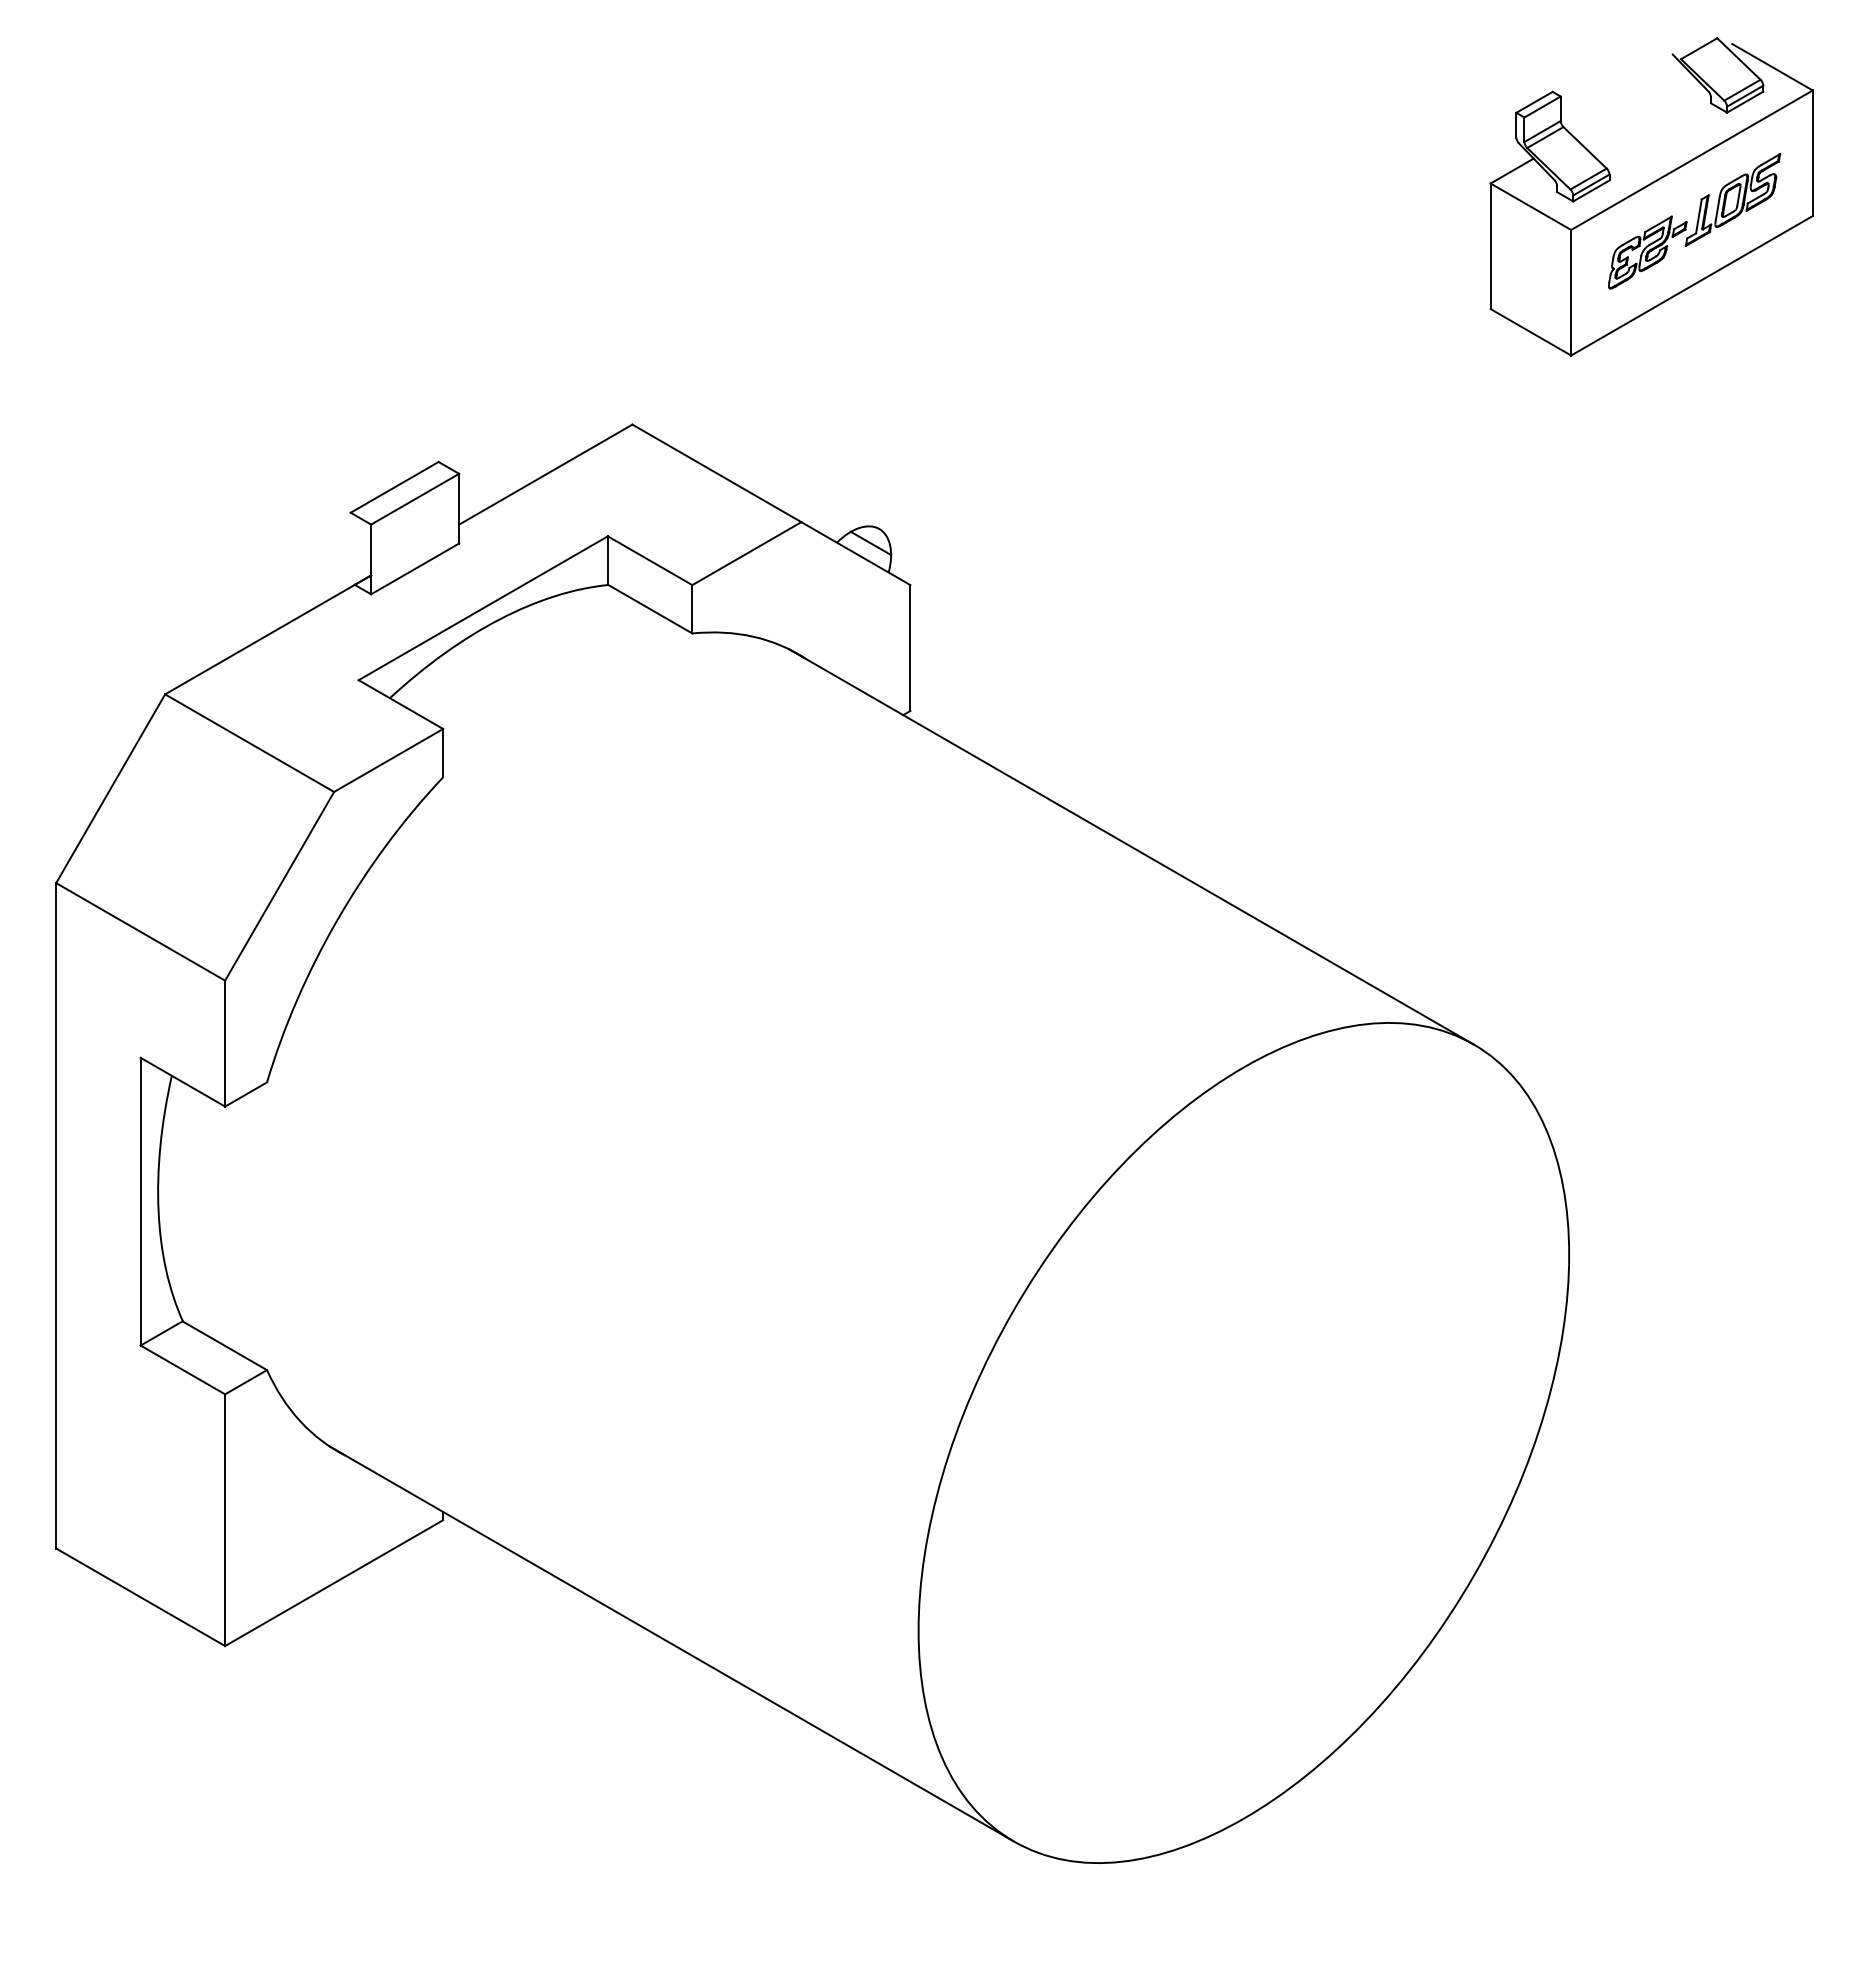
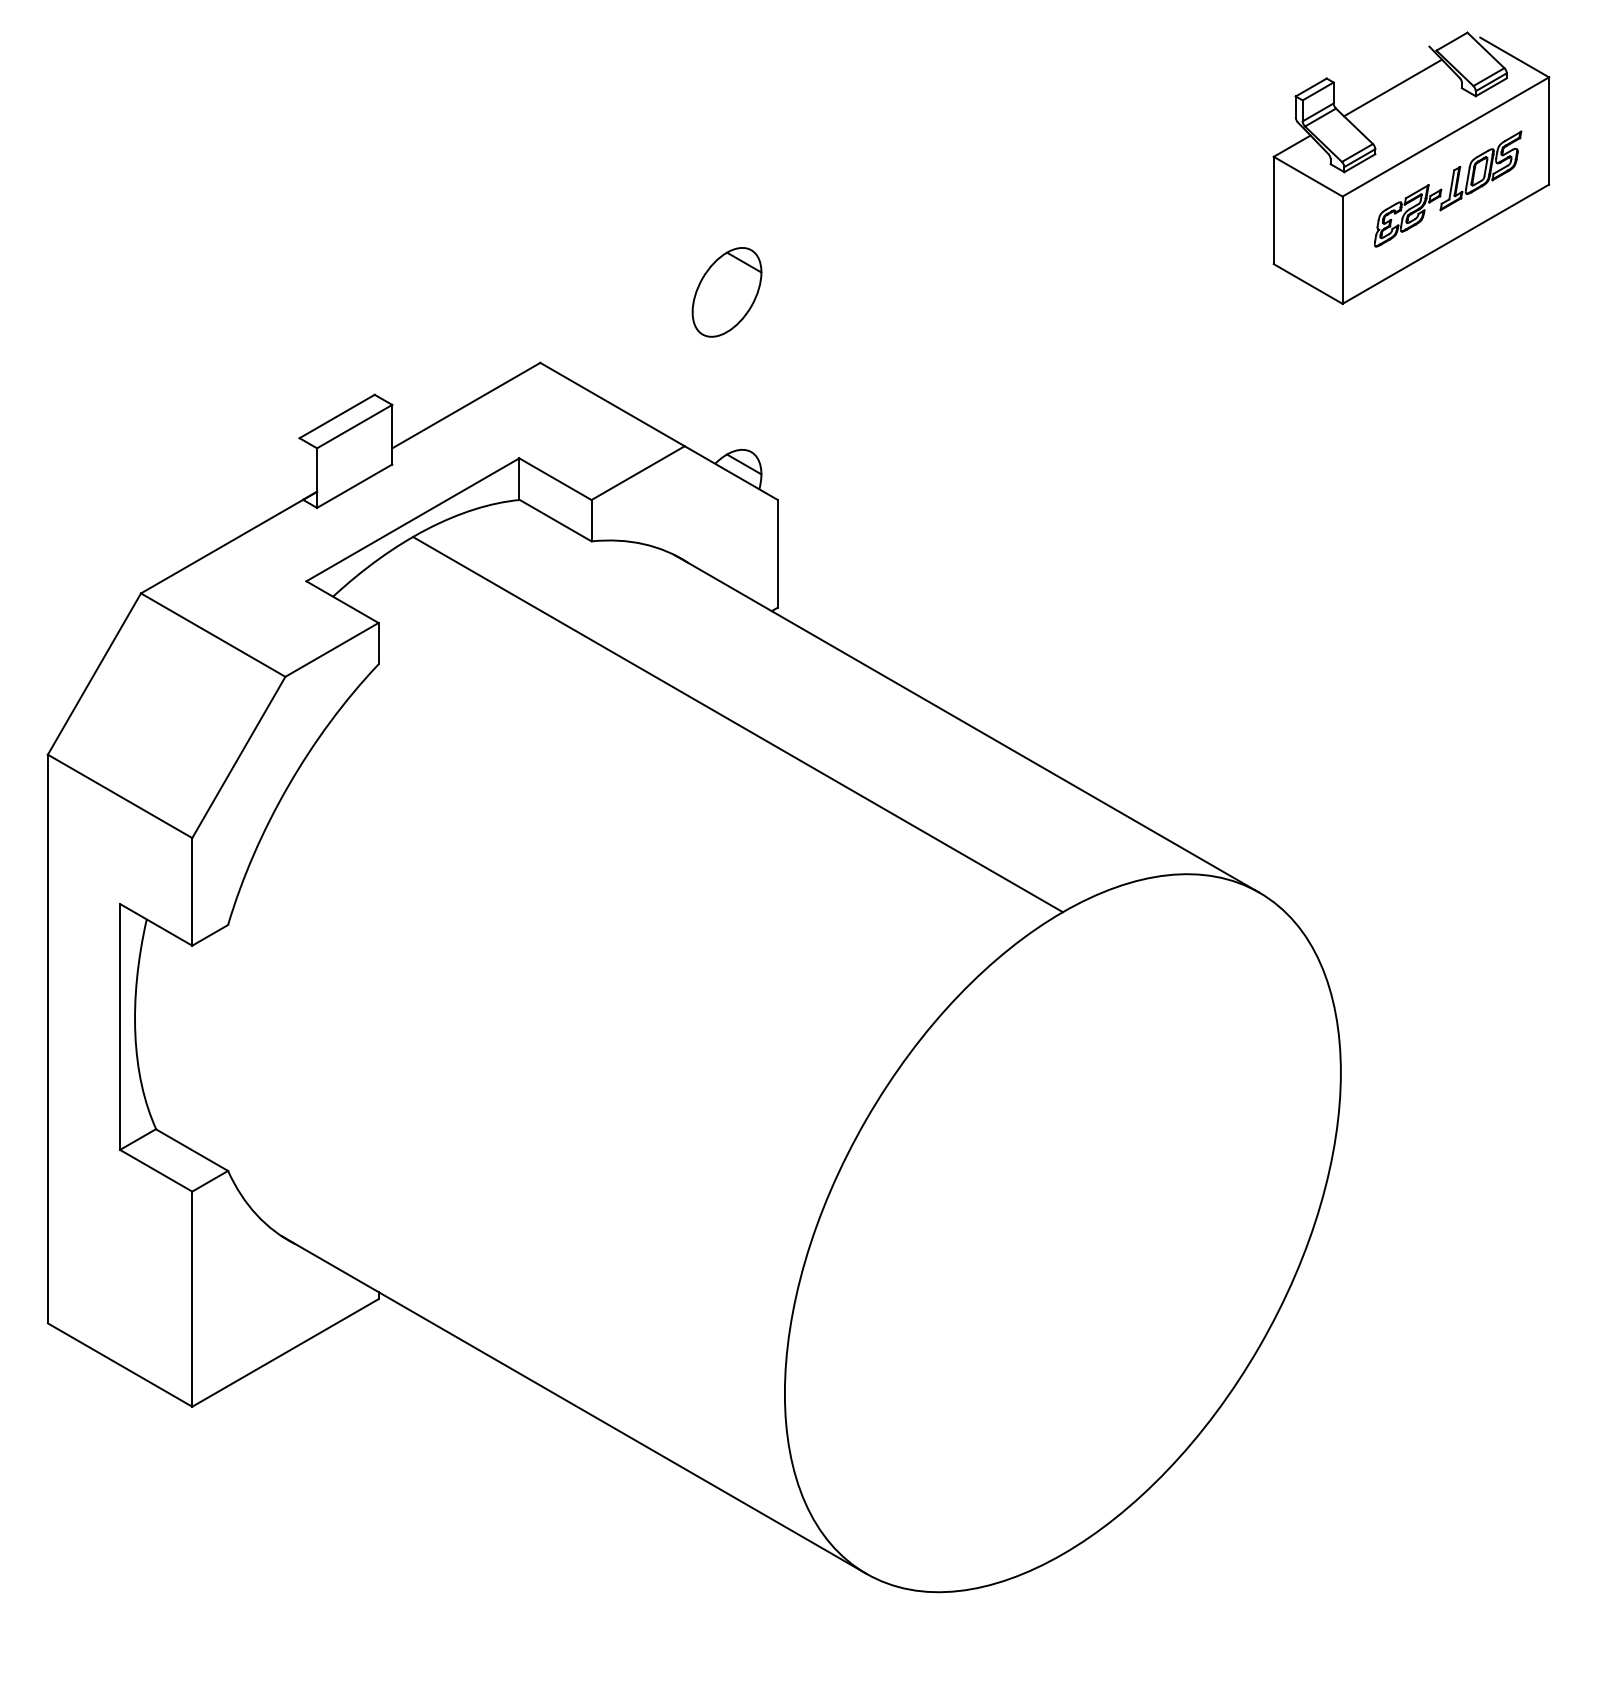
line: (1629, 102) -> (1392, 87), added
part: (850, 341) -> (726, 291), added
line: (863, 847) -> (737, 724), added

